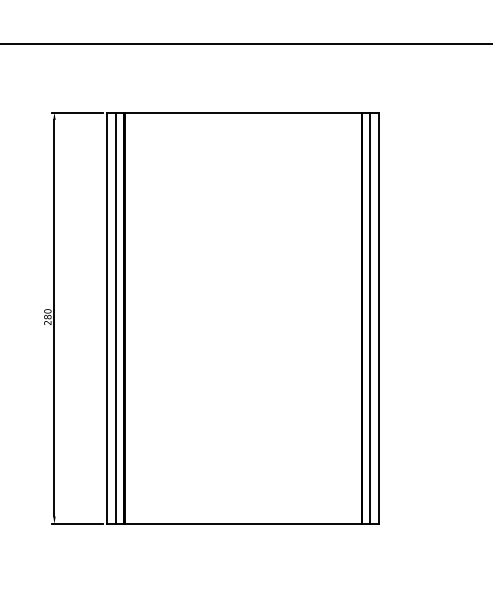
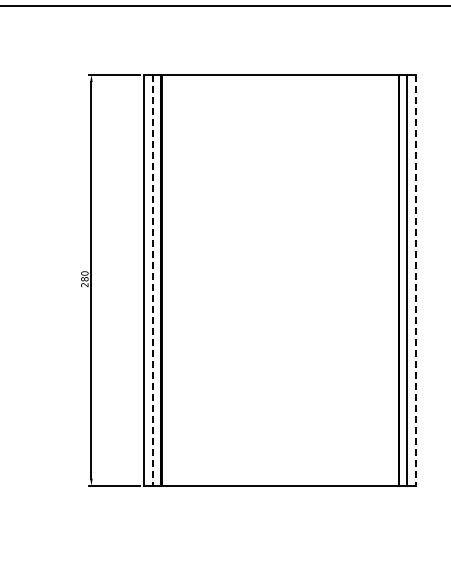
line: (116, 318) -> (153, 280), solid -> dashed
line: (378, 318) -> (415, 280), solid -> dashed

